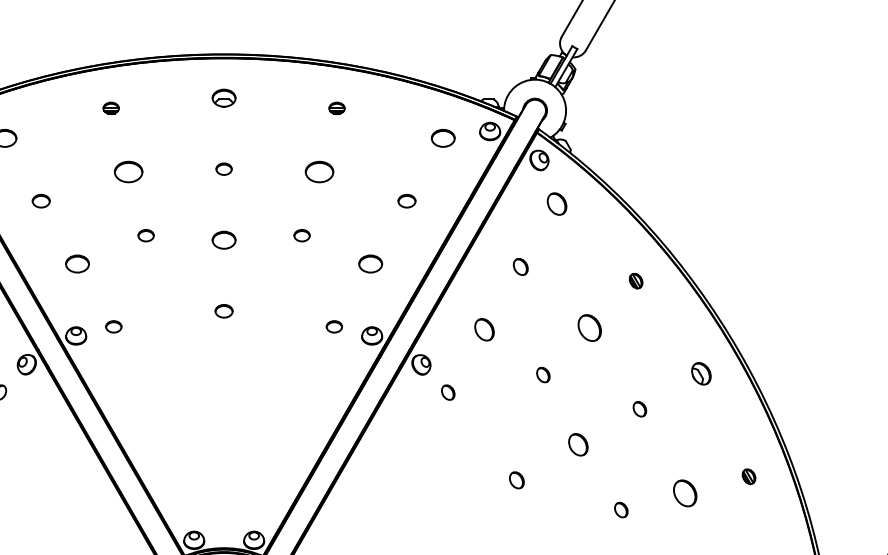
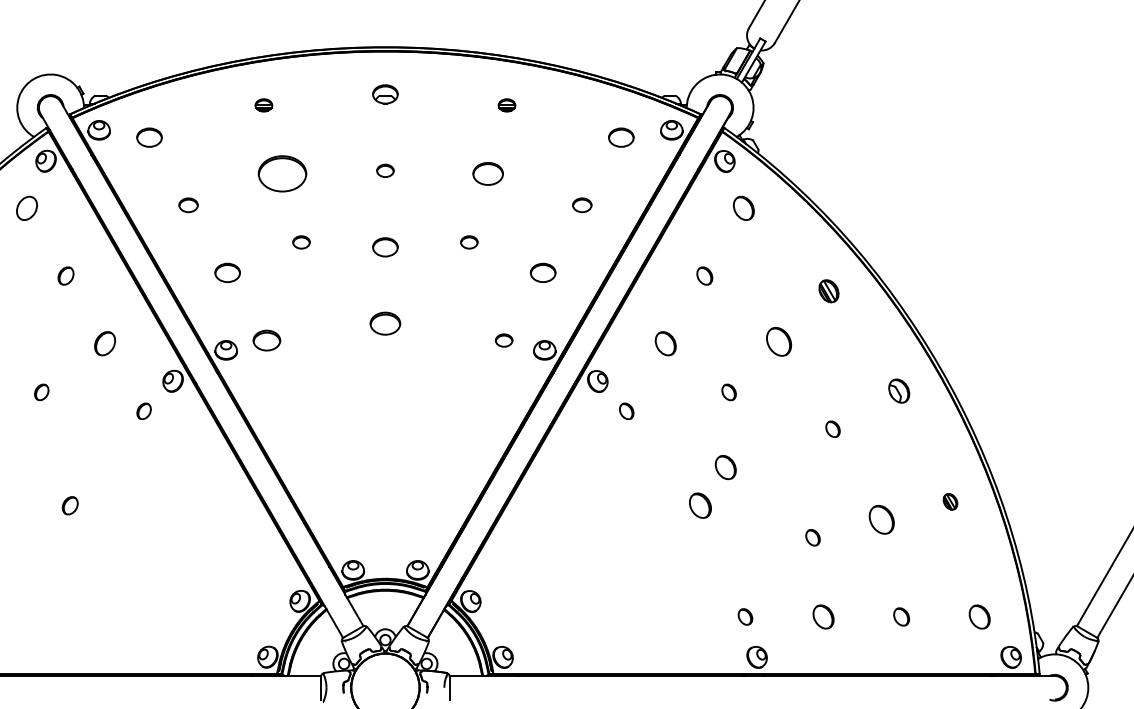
part: (128, 171) -> (282, 173), size x1.6
part: (635, 281) -> (828, 291), size x1.4
part: (224, 310) -> (385, 323), size x1.6
part: (113, 326) -> (266, 340), size x1.6
part: (578, 444) -> (725, 467), moved
part: (516, 480) -> (700, 505), size x1.4

